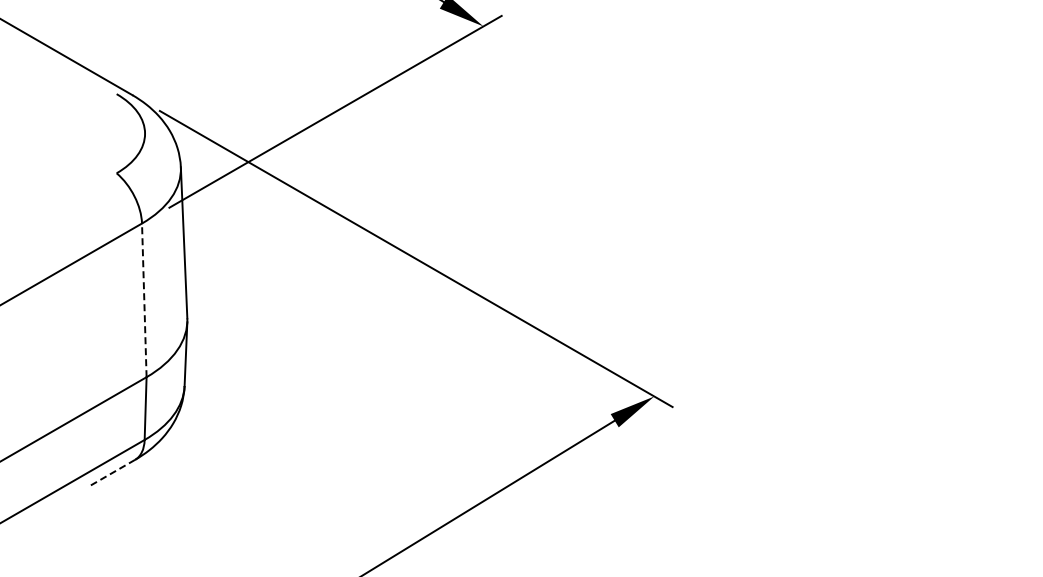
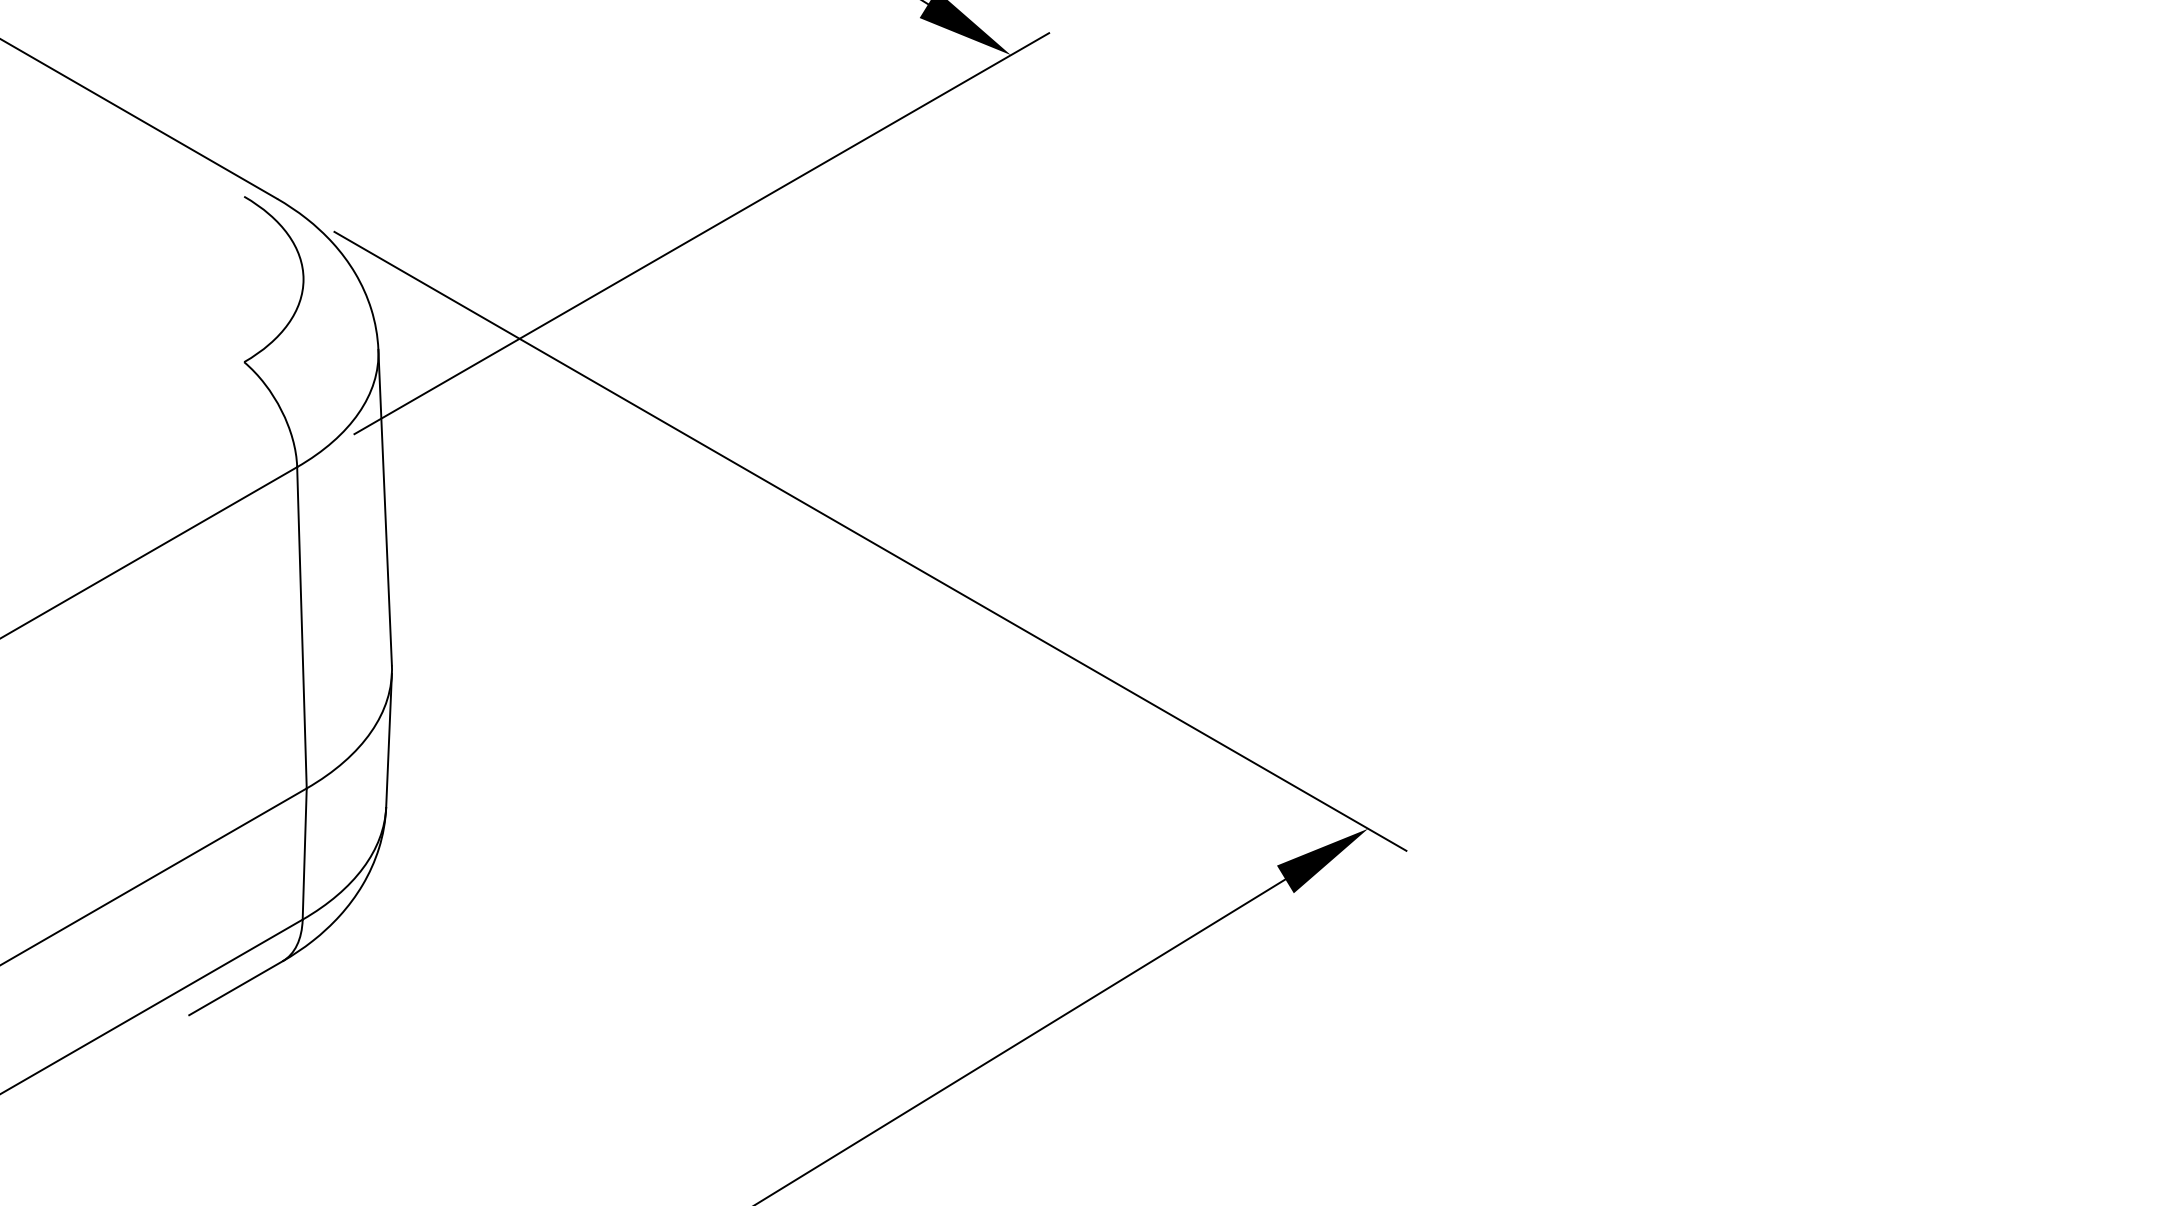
line: (144, 300) -> (302, 628), dashed -> solid
line: (112, 472) -> (235, 987), dashed -> solid

